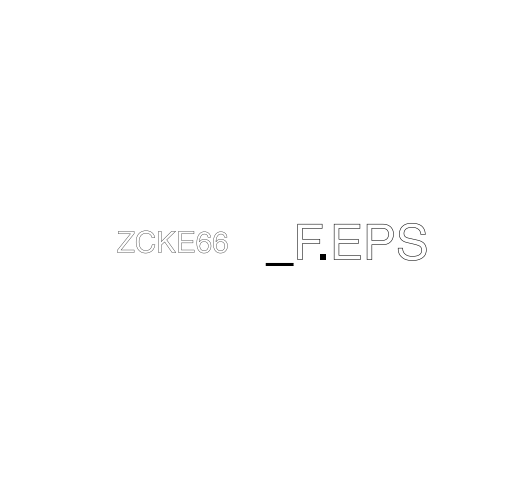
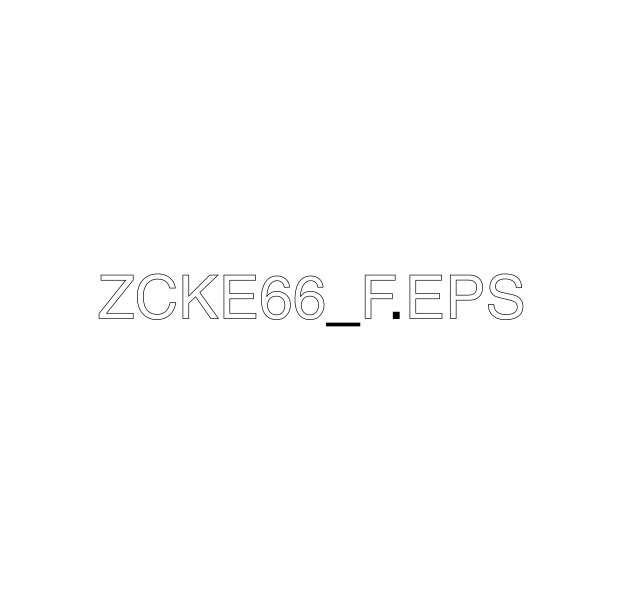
part: (172, 241) -> (211, 296), size x1.67

